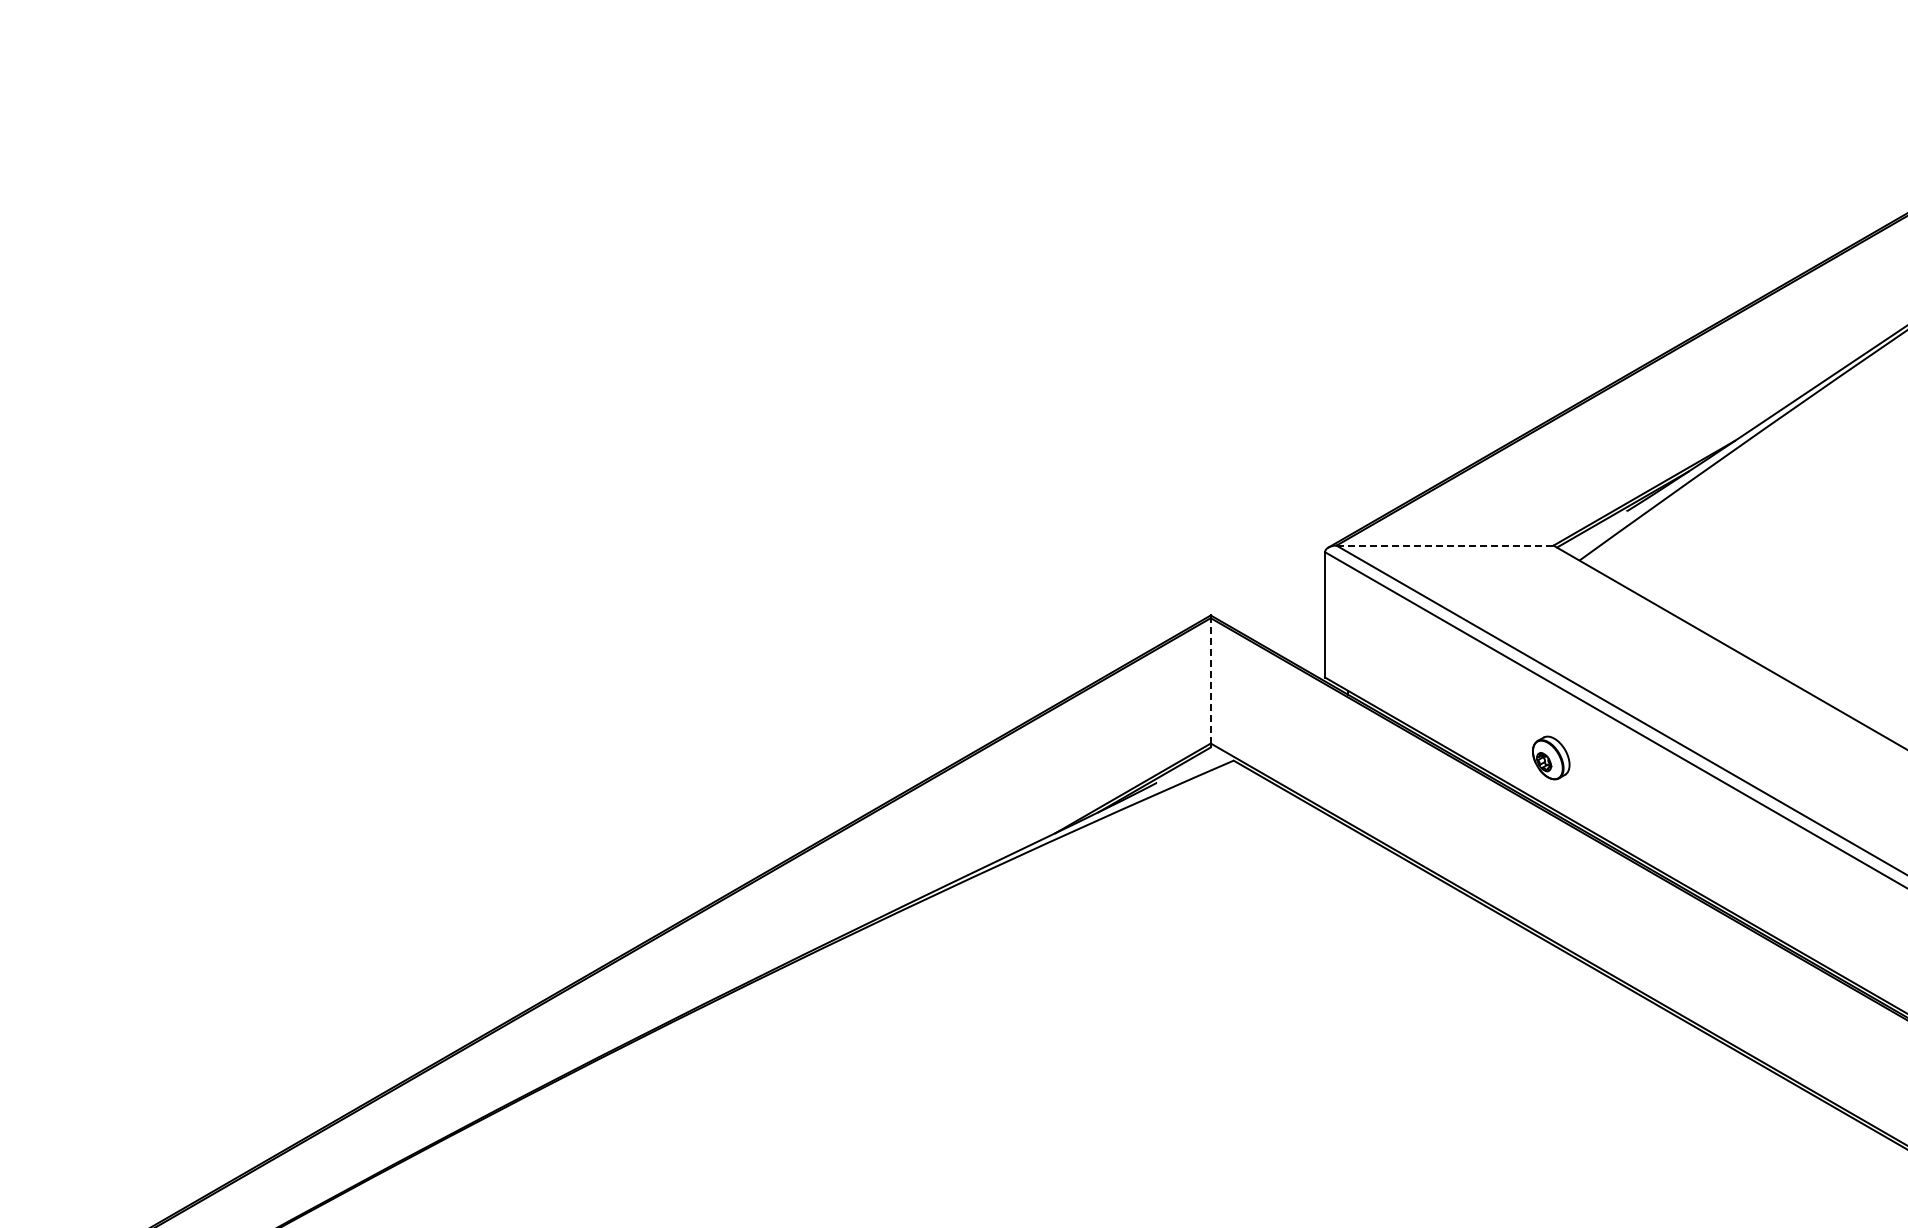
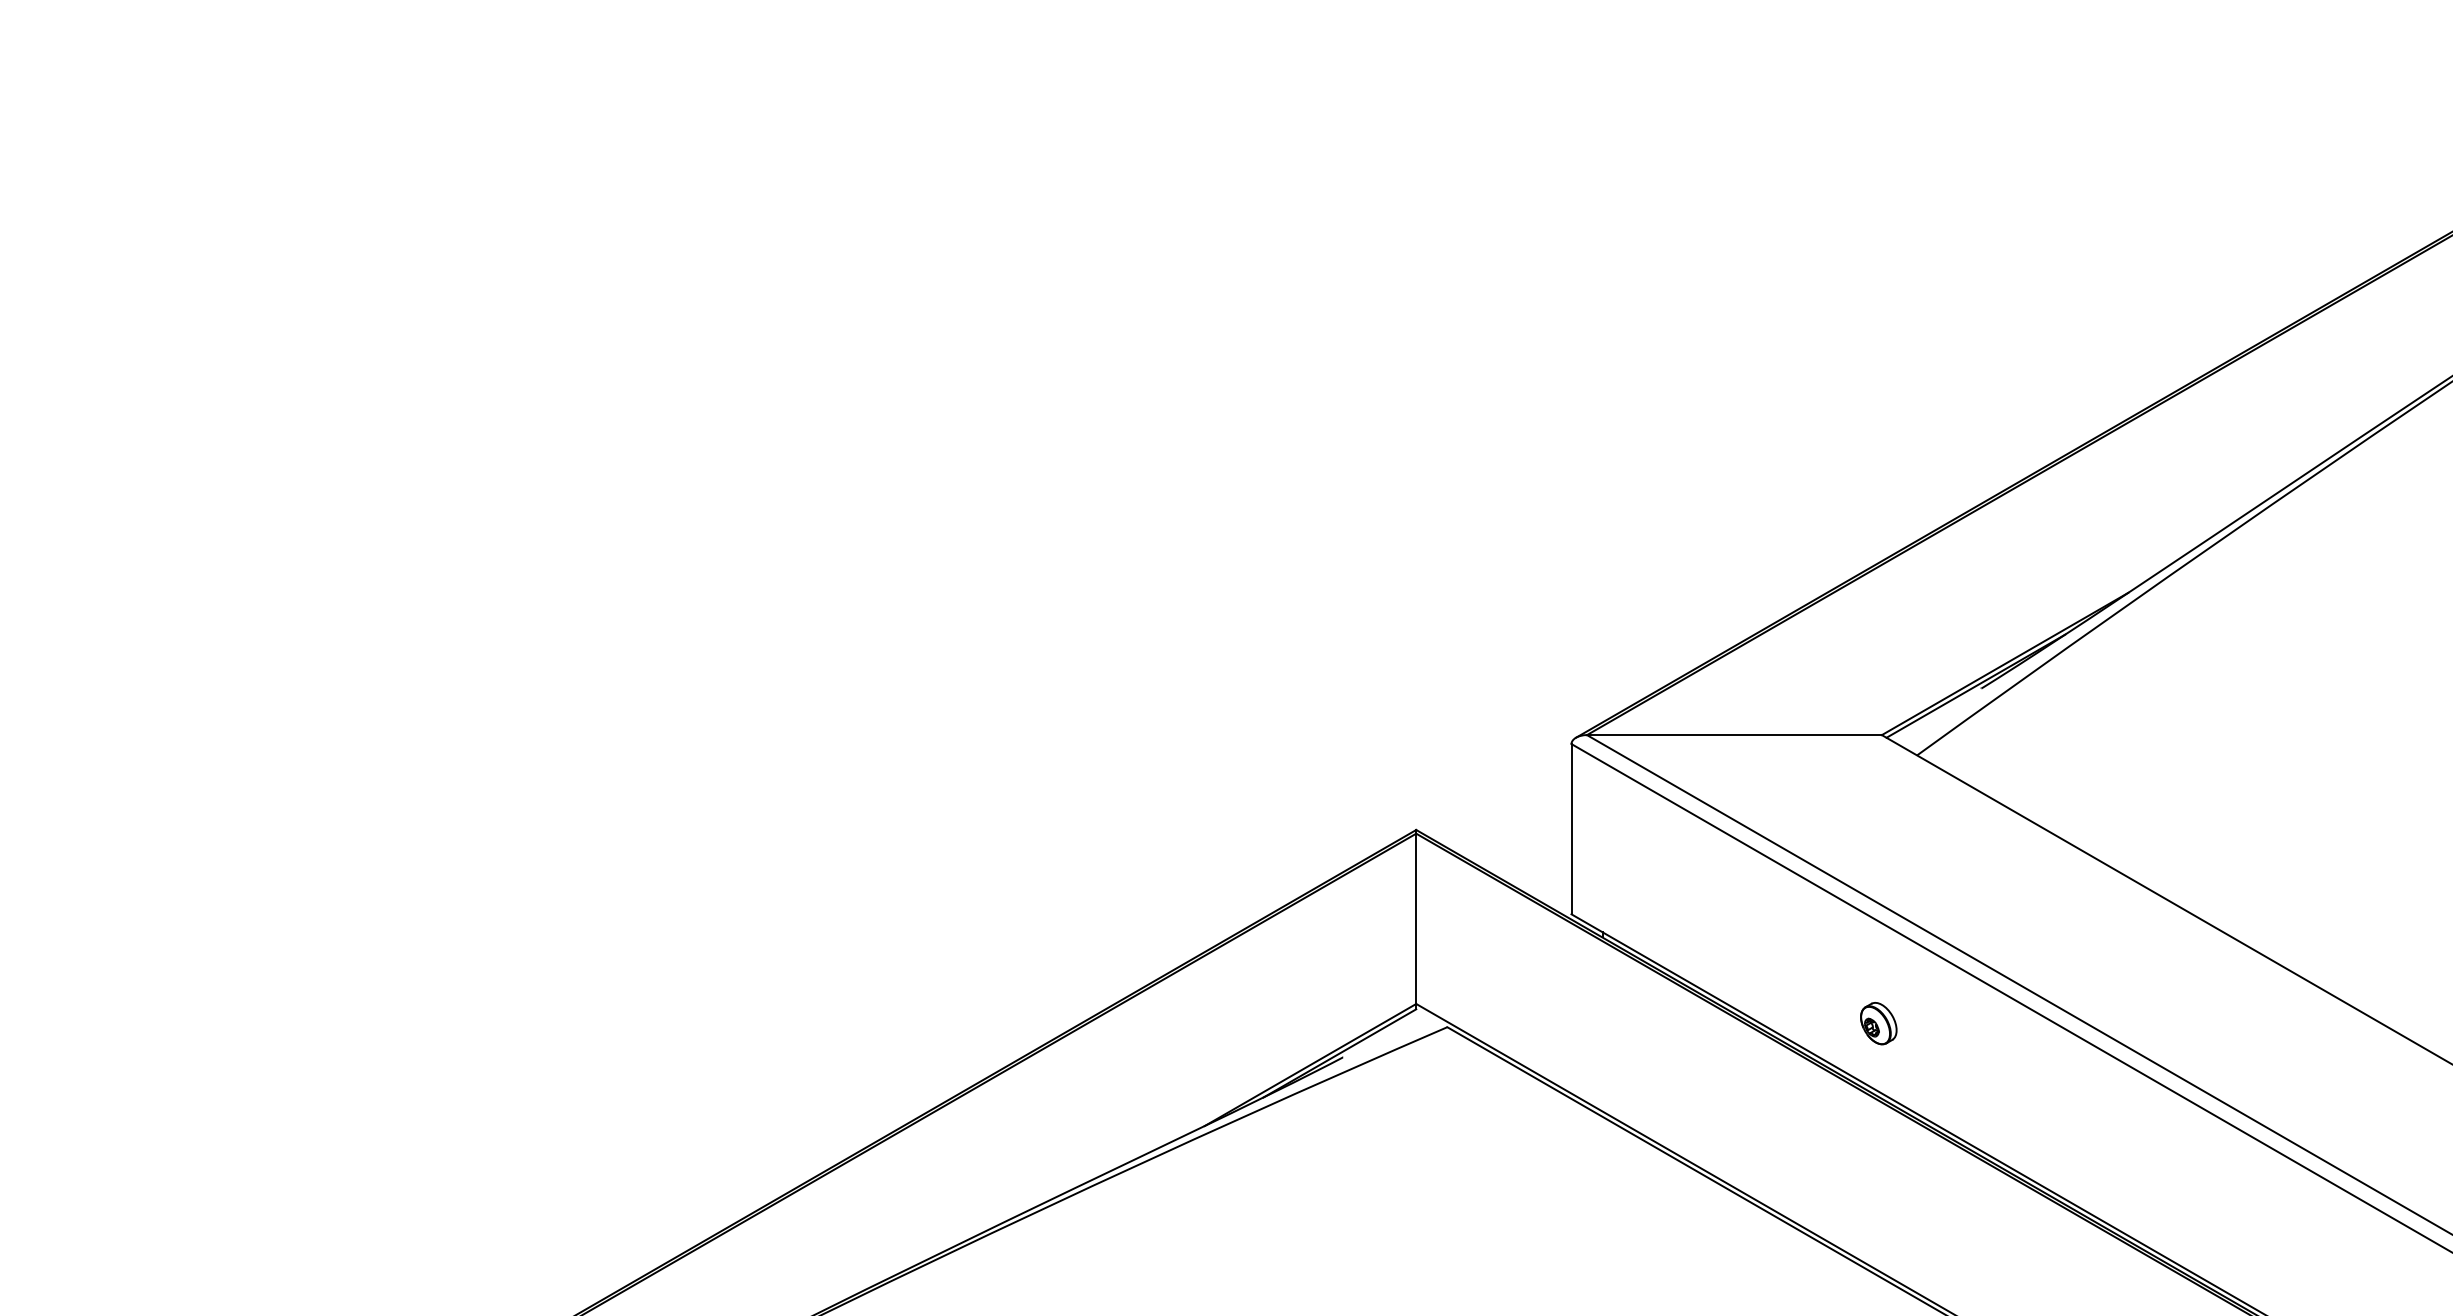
line: (1445, 545) -> (1735, 734), dashed -> solid
line: (1210, 680) -> (1415, 918), dashed -> solid
part: (1551, 757) -> (1879, 1022), size x0.71

